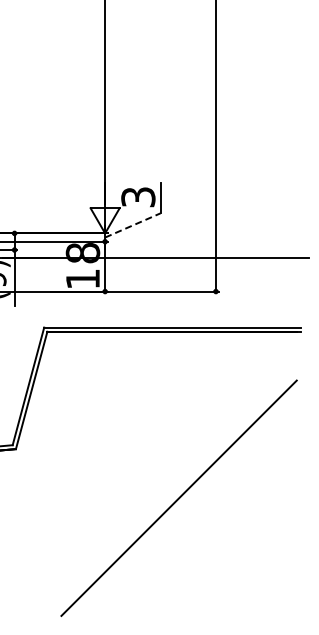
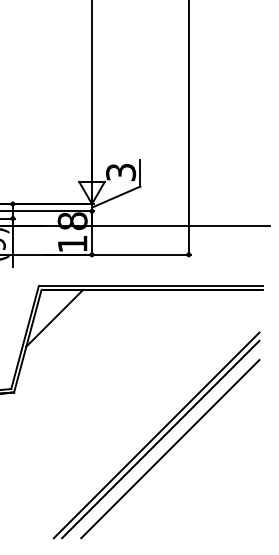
line: (133, 225) -> (116, 197), dashed -> solid
line: (62, 363) -> (54, 317), added
line: (183, 502) -> (160, 439), added
line: (194, 513) -> (170, 448), added

